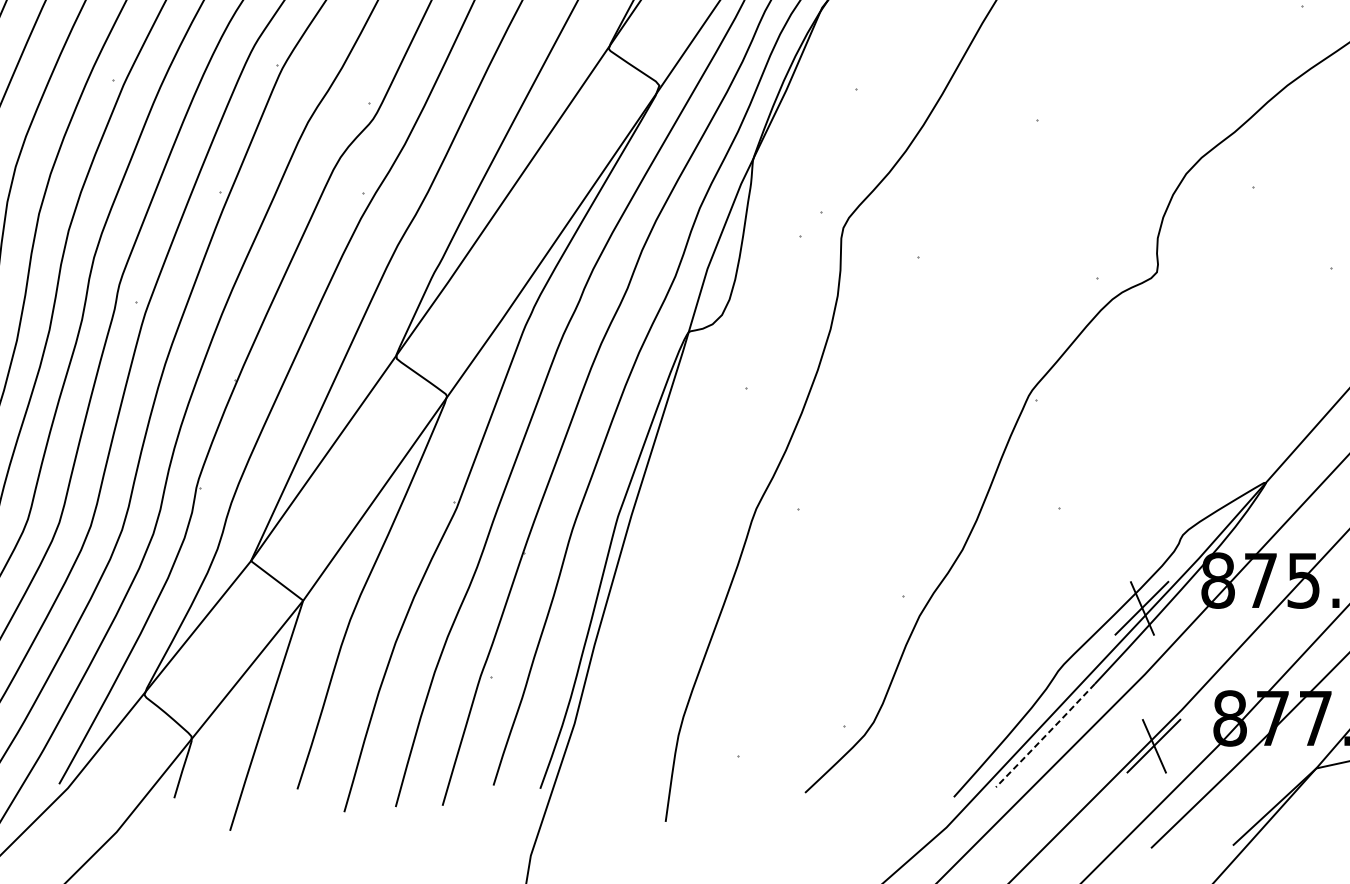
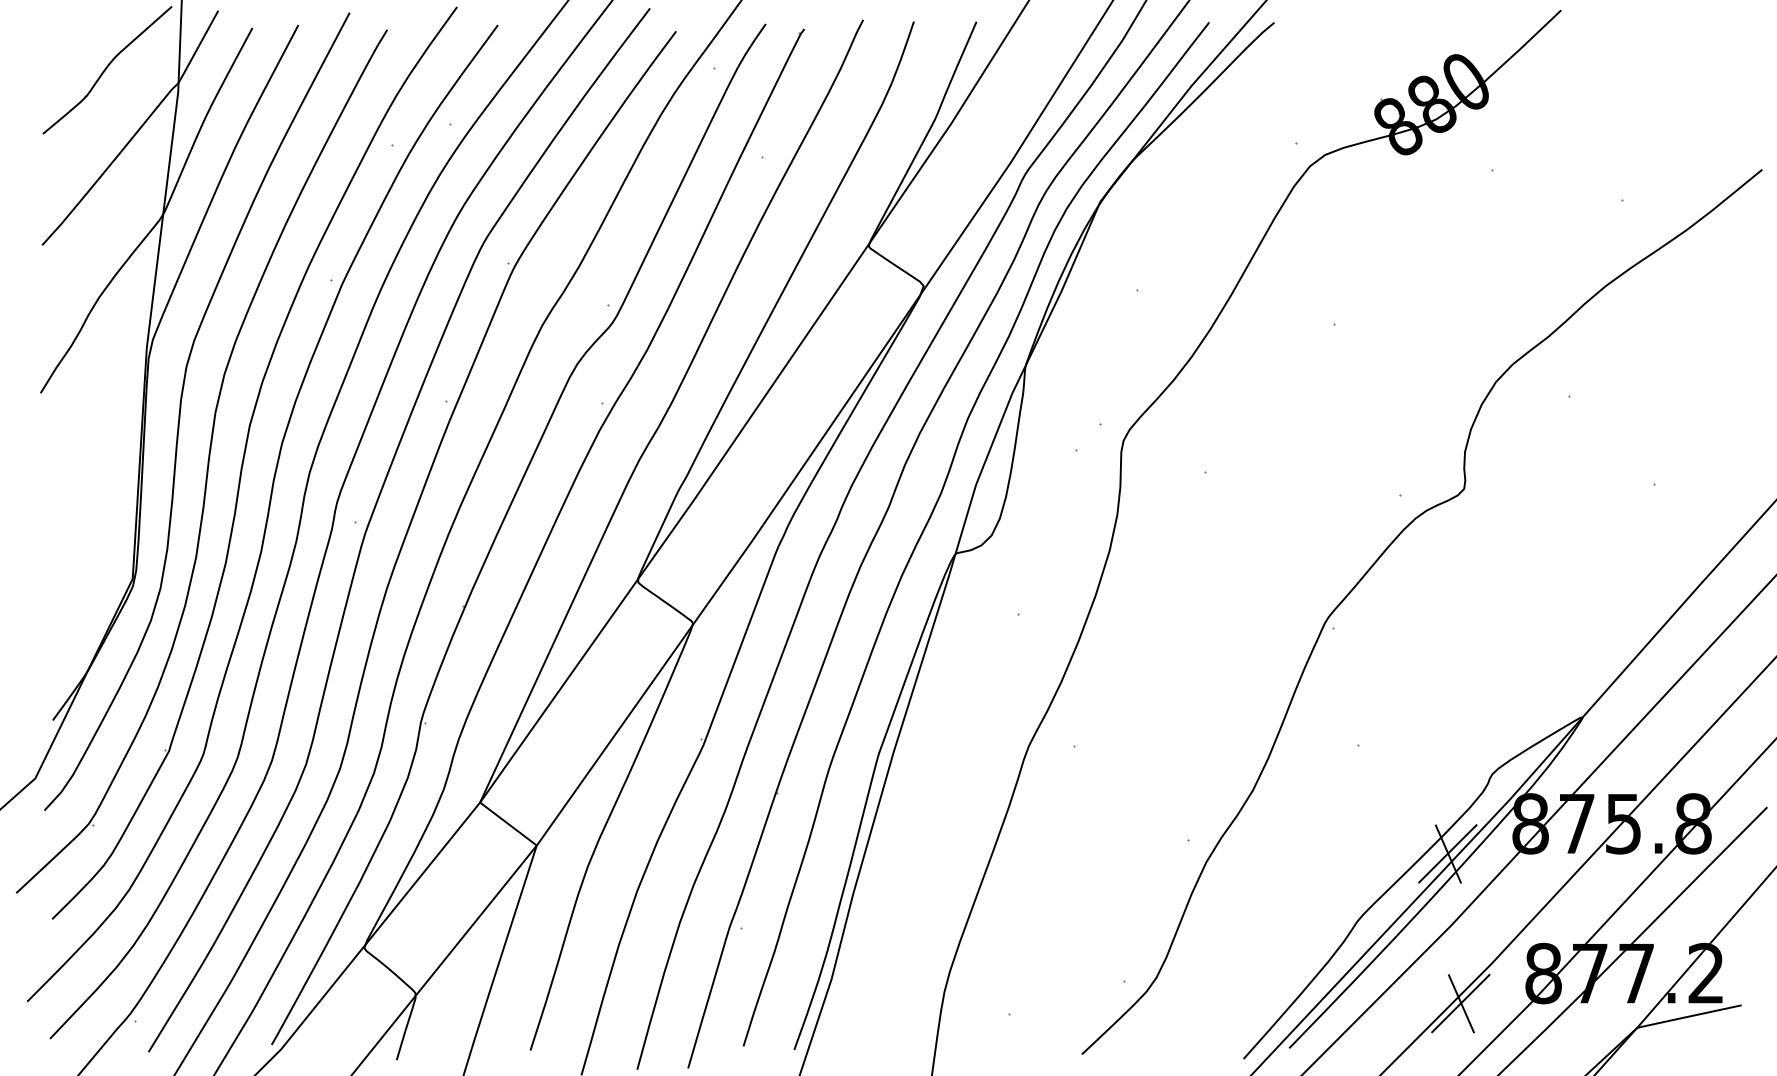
line: (1045, 735) -> (1343, 992), dashed -> solid

